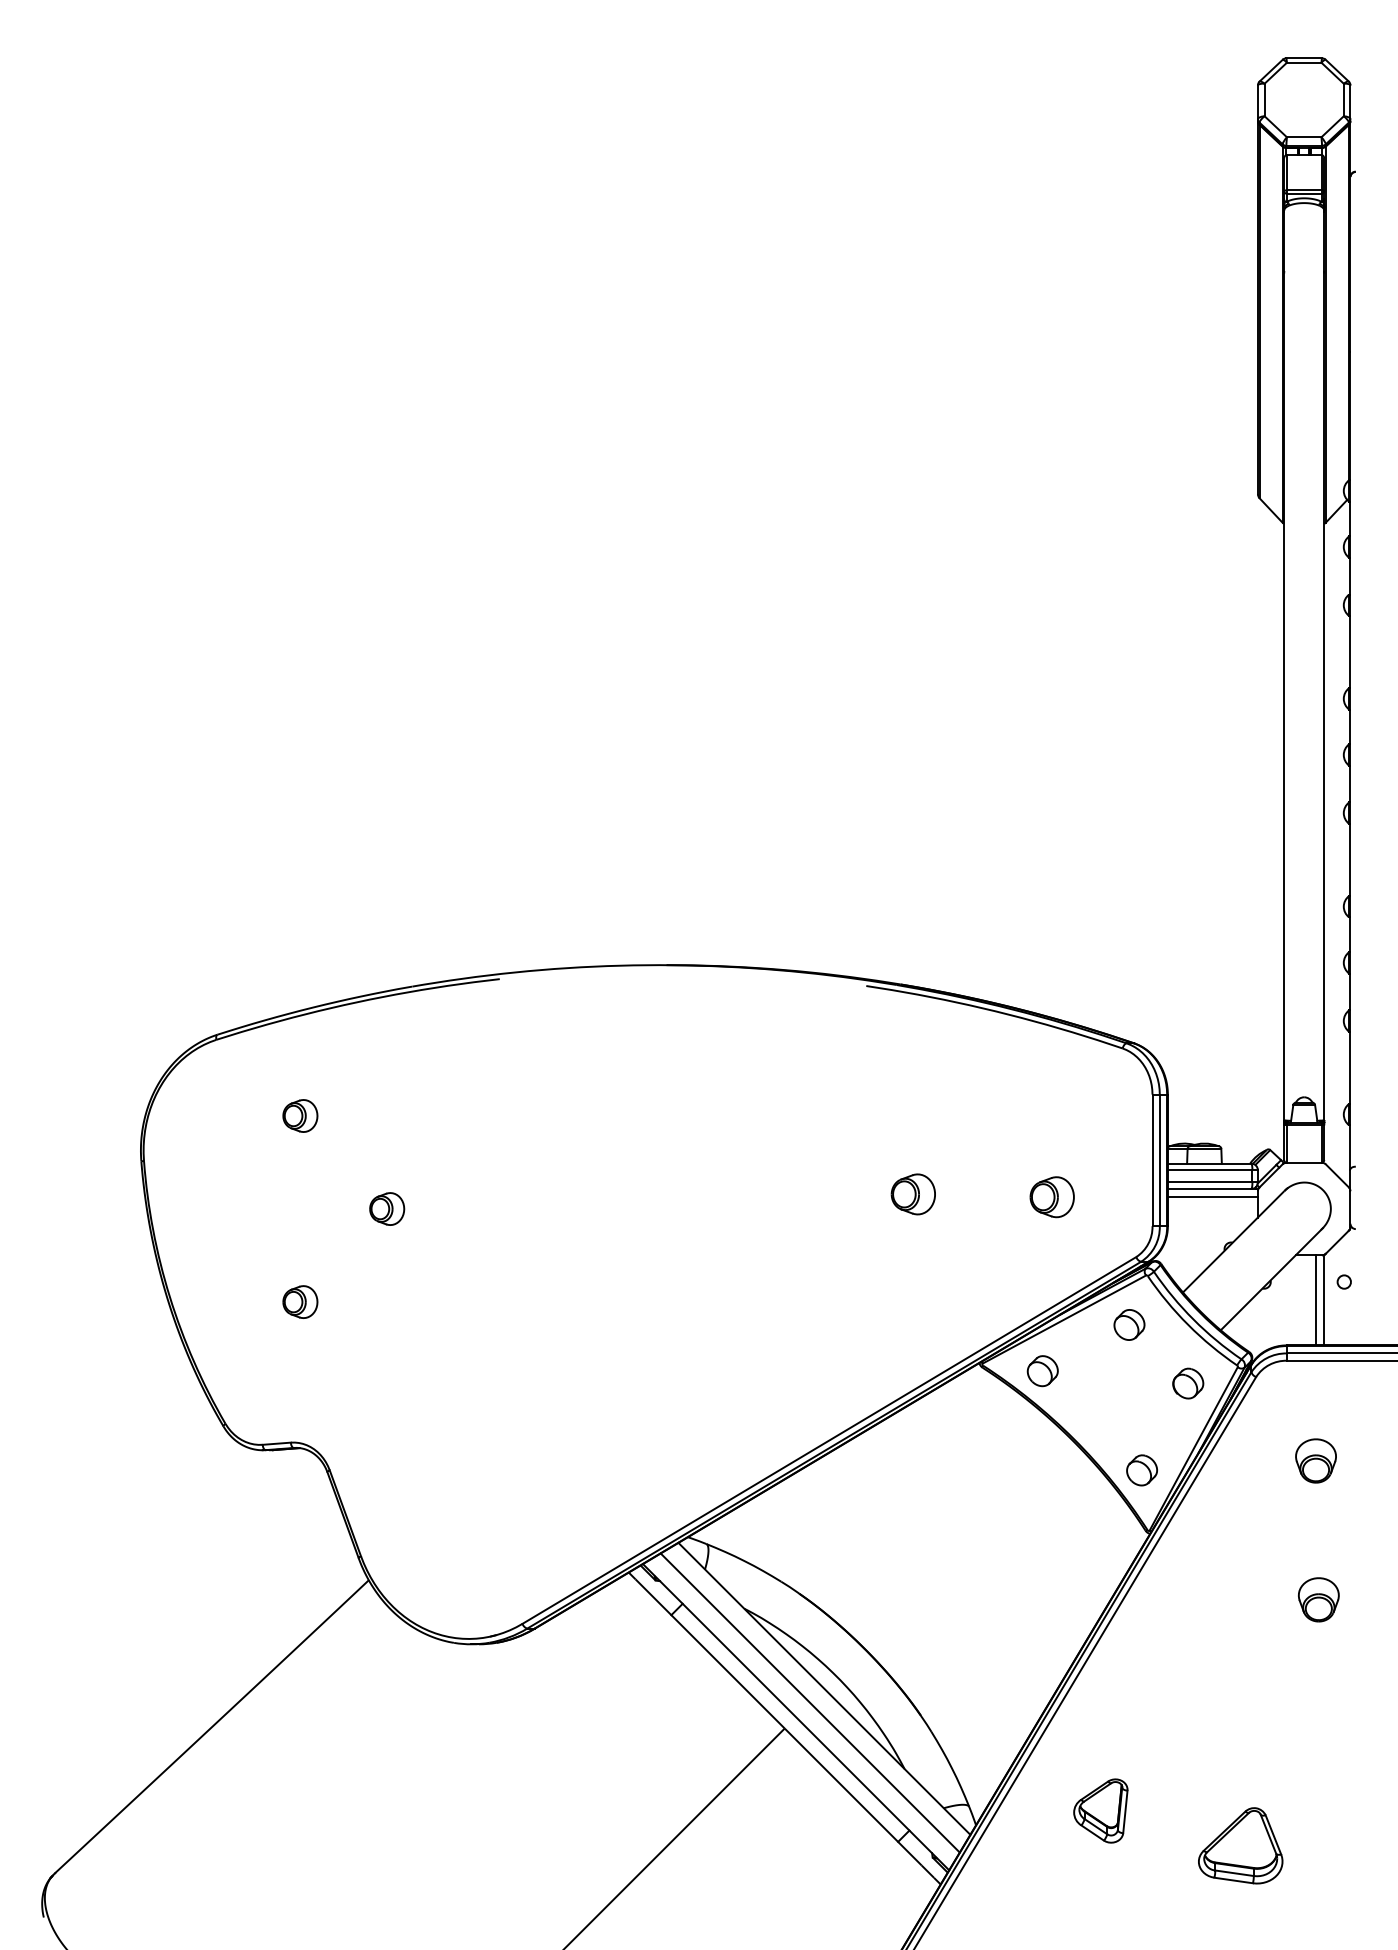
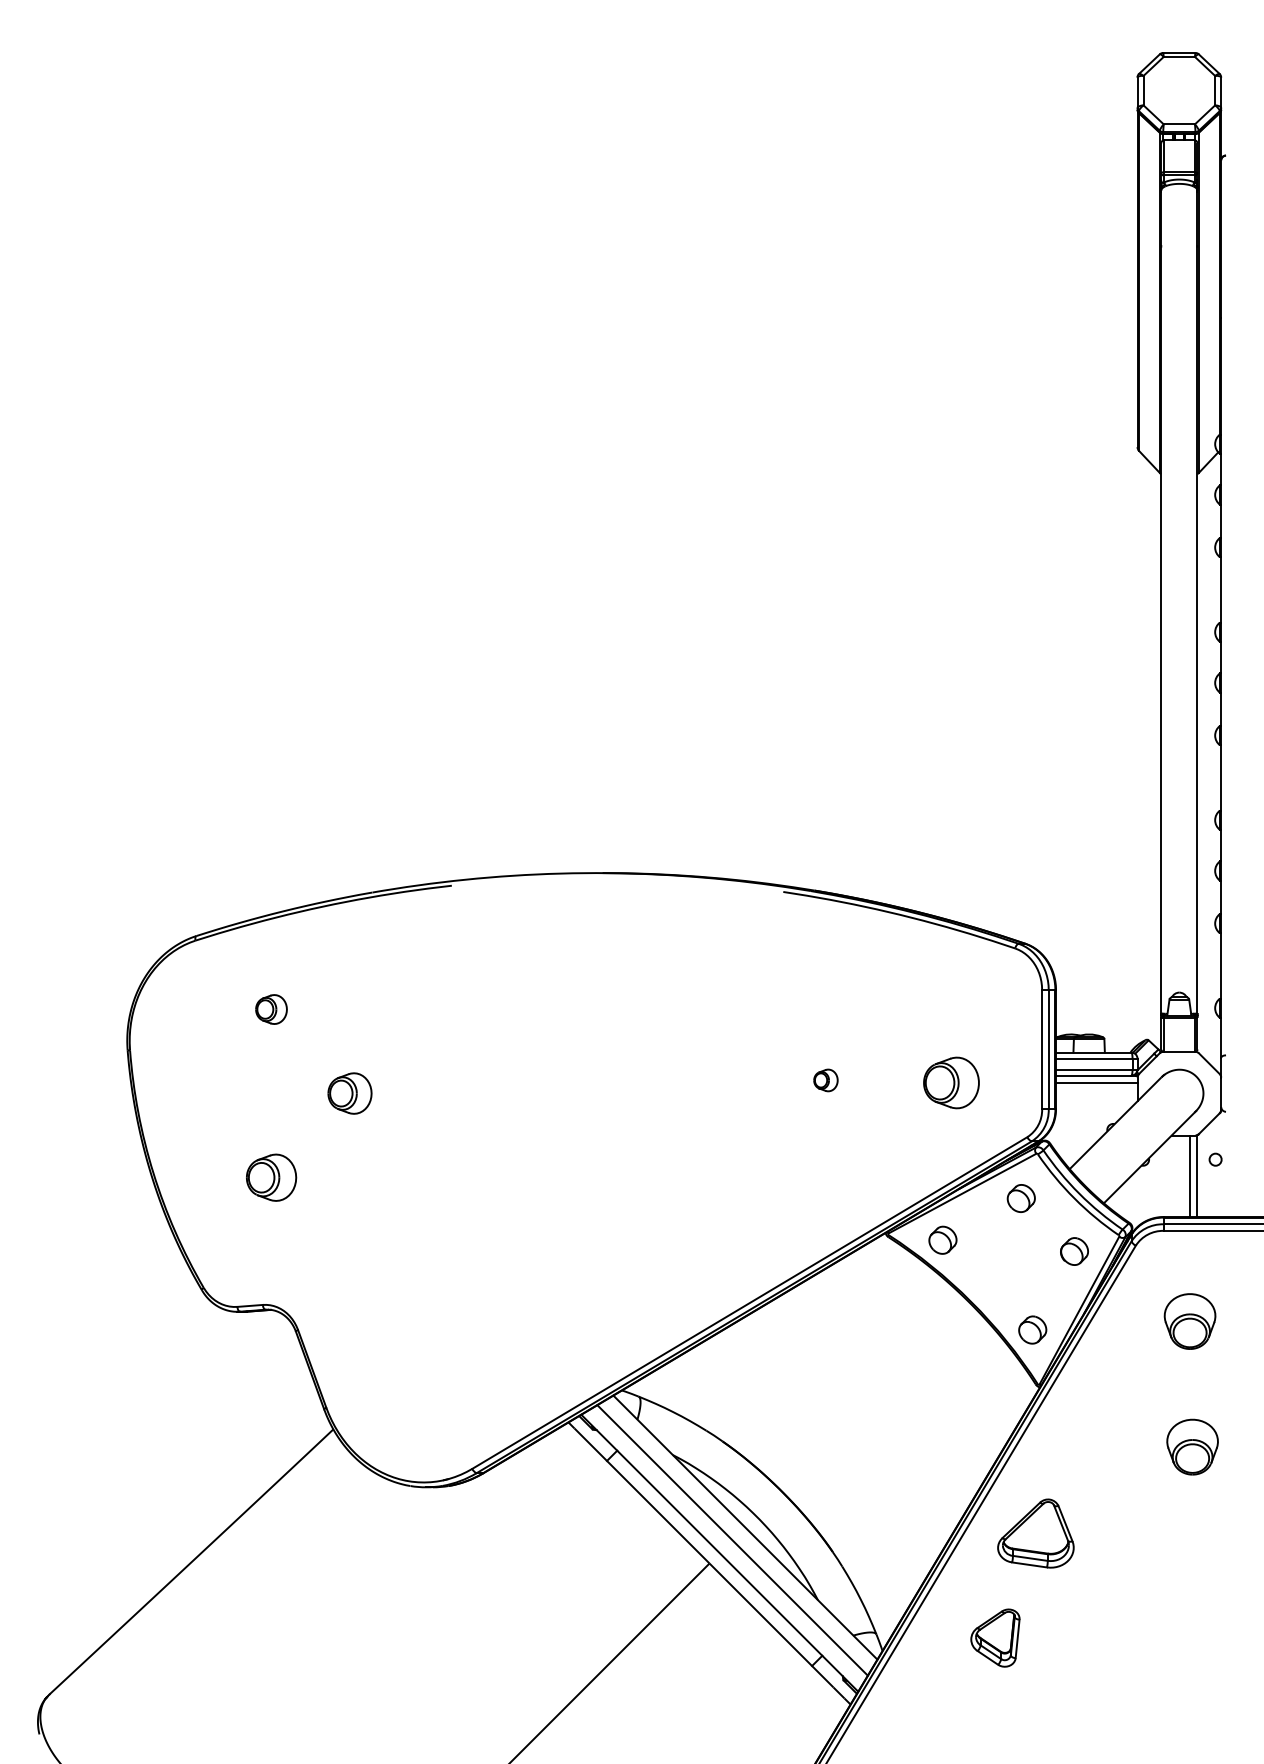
part: (912, 1194) -> (825, 1080), size x0.6
part: (1052, 1196) -> (951, 1082), size x1.4
part: (386, 1208) -> (349, 1093), size x1.4
part: (300, 1301) -> (271, 1177), size x1.6
part: (1315, 1460) -> (1189, 1321), size x1.4
part: (1318, 1599) -> (1192, 1446), size x1.4
part: (1240, 1845) -> (1035, 1533), moved

